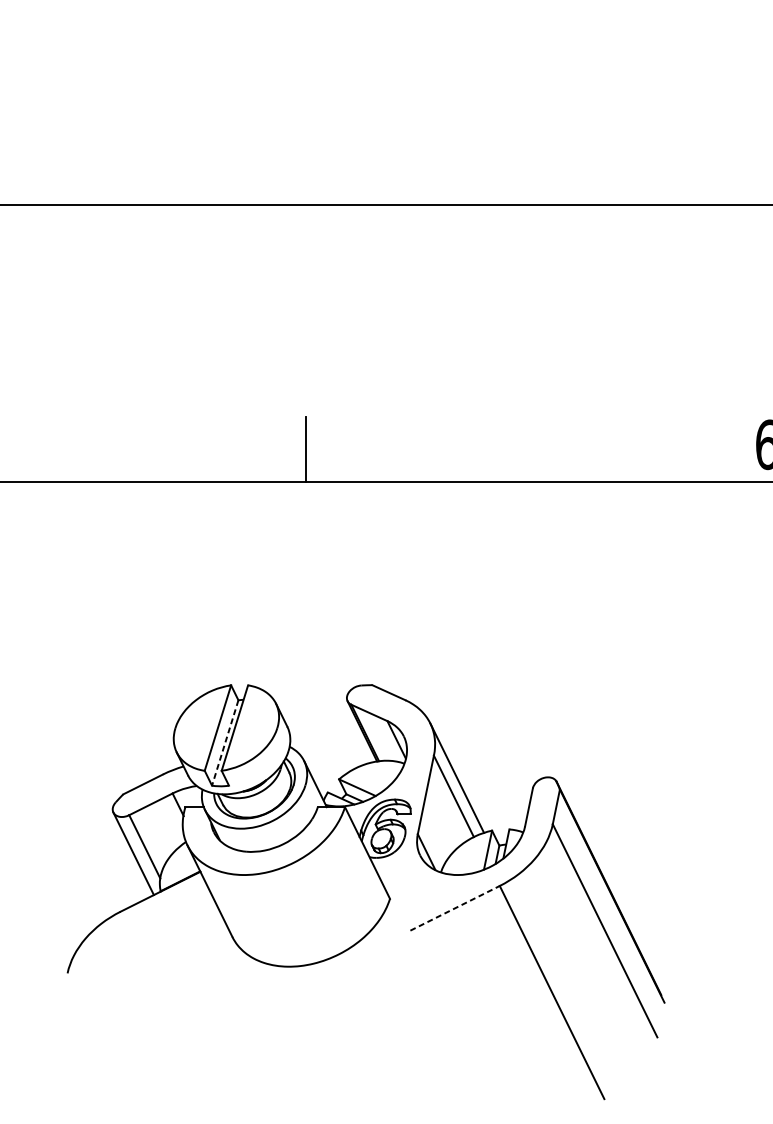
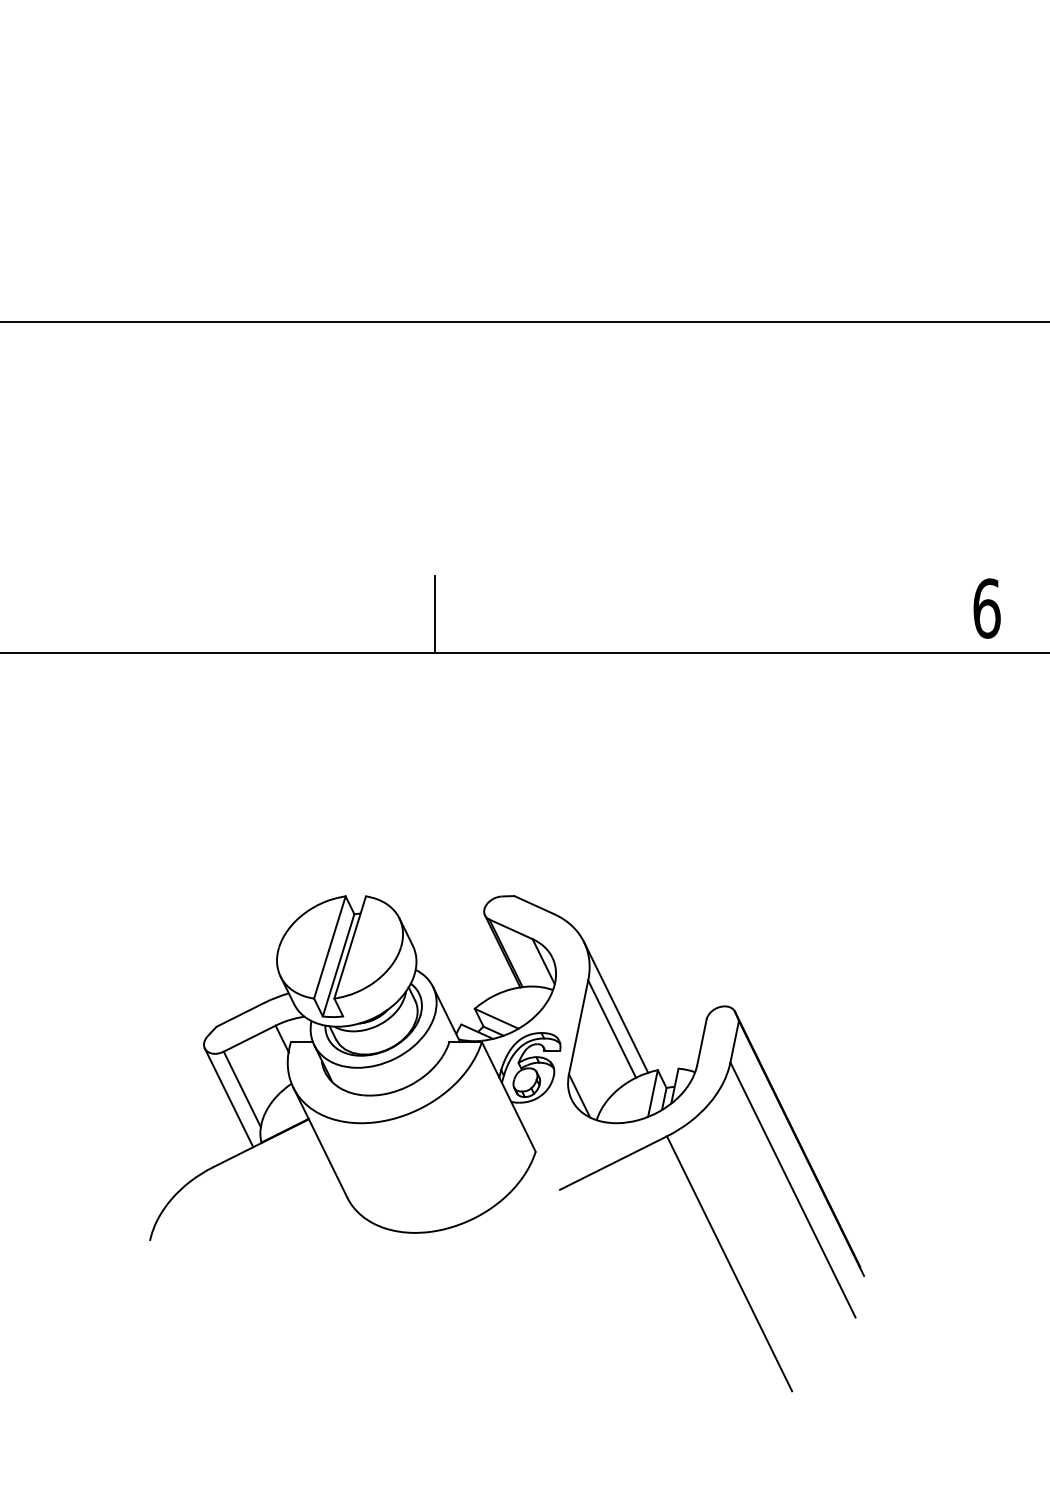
line: (225, 743) -> (338, 965), dashed -> solid
line: (455, 908) -> (613, 1163), dashed -> solid

